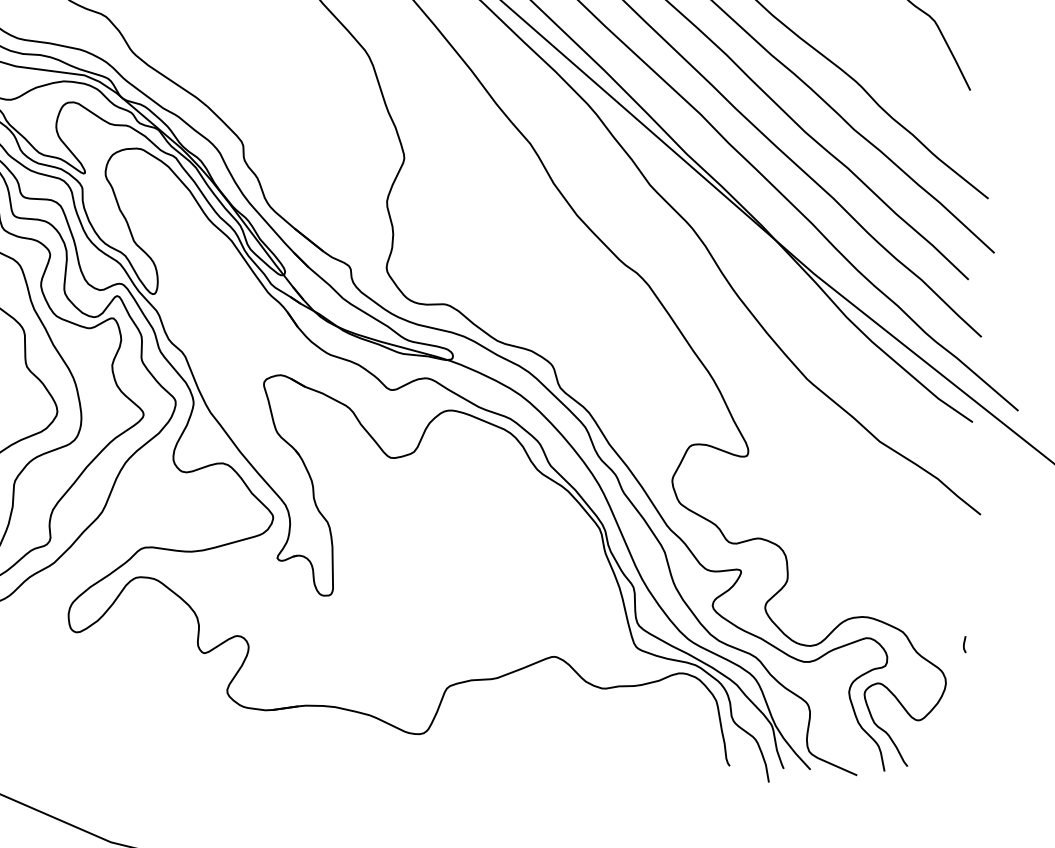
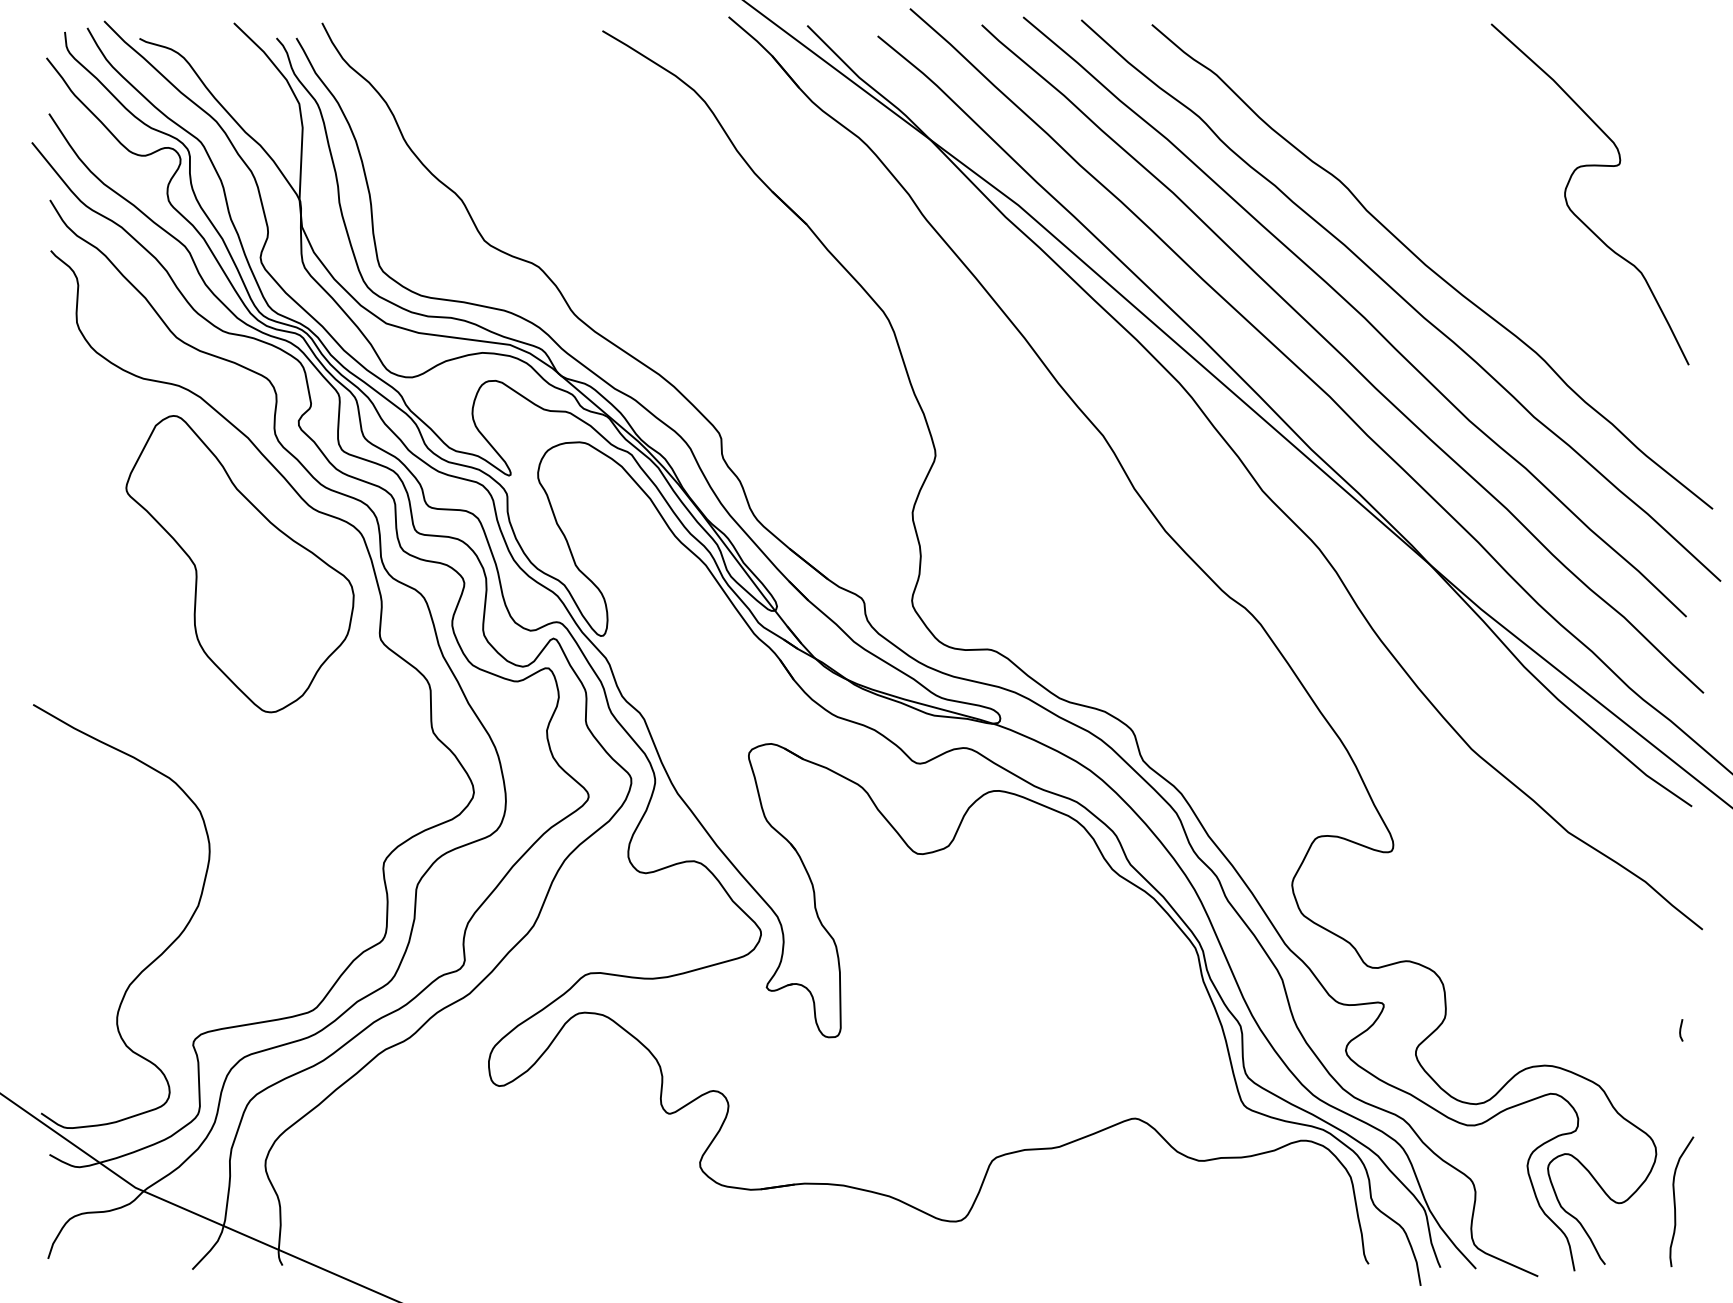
line: (964, 644) -> (1681, 1030), moved
curve: (960, 719) -> (1675, 1201), added

